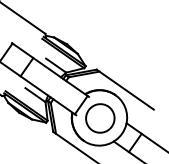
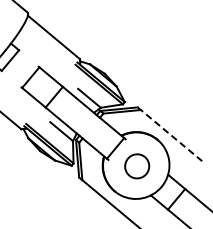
line: (125, 89) -> (170, 134), solid -> dashed
part: (100, 118) -> (137, 166), size x0.7

